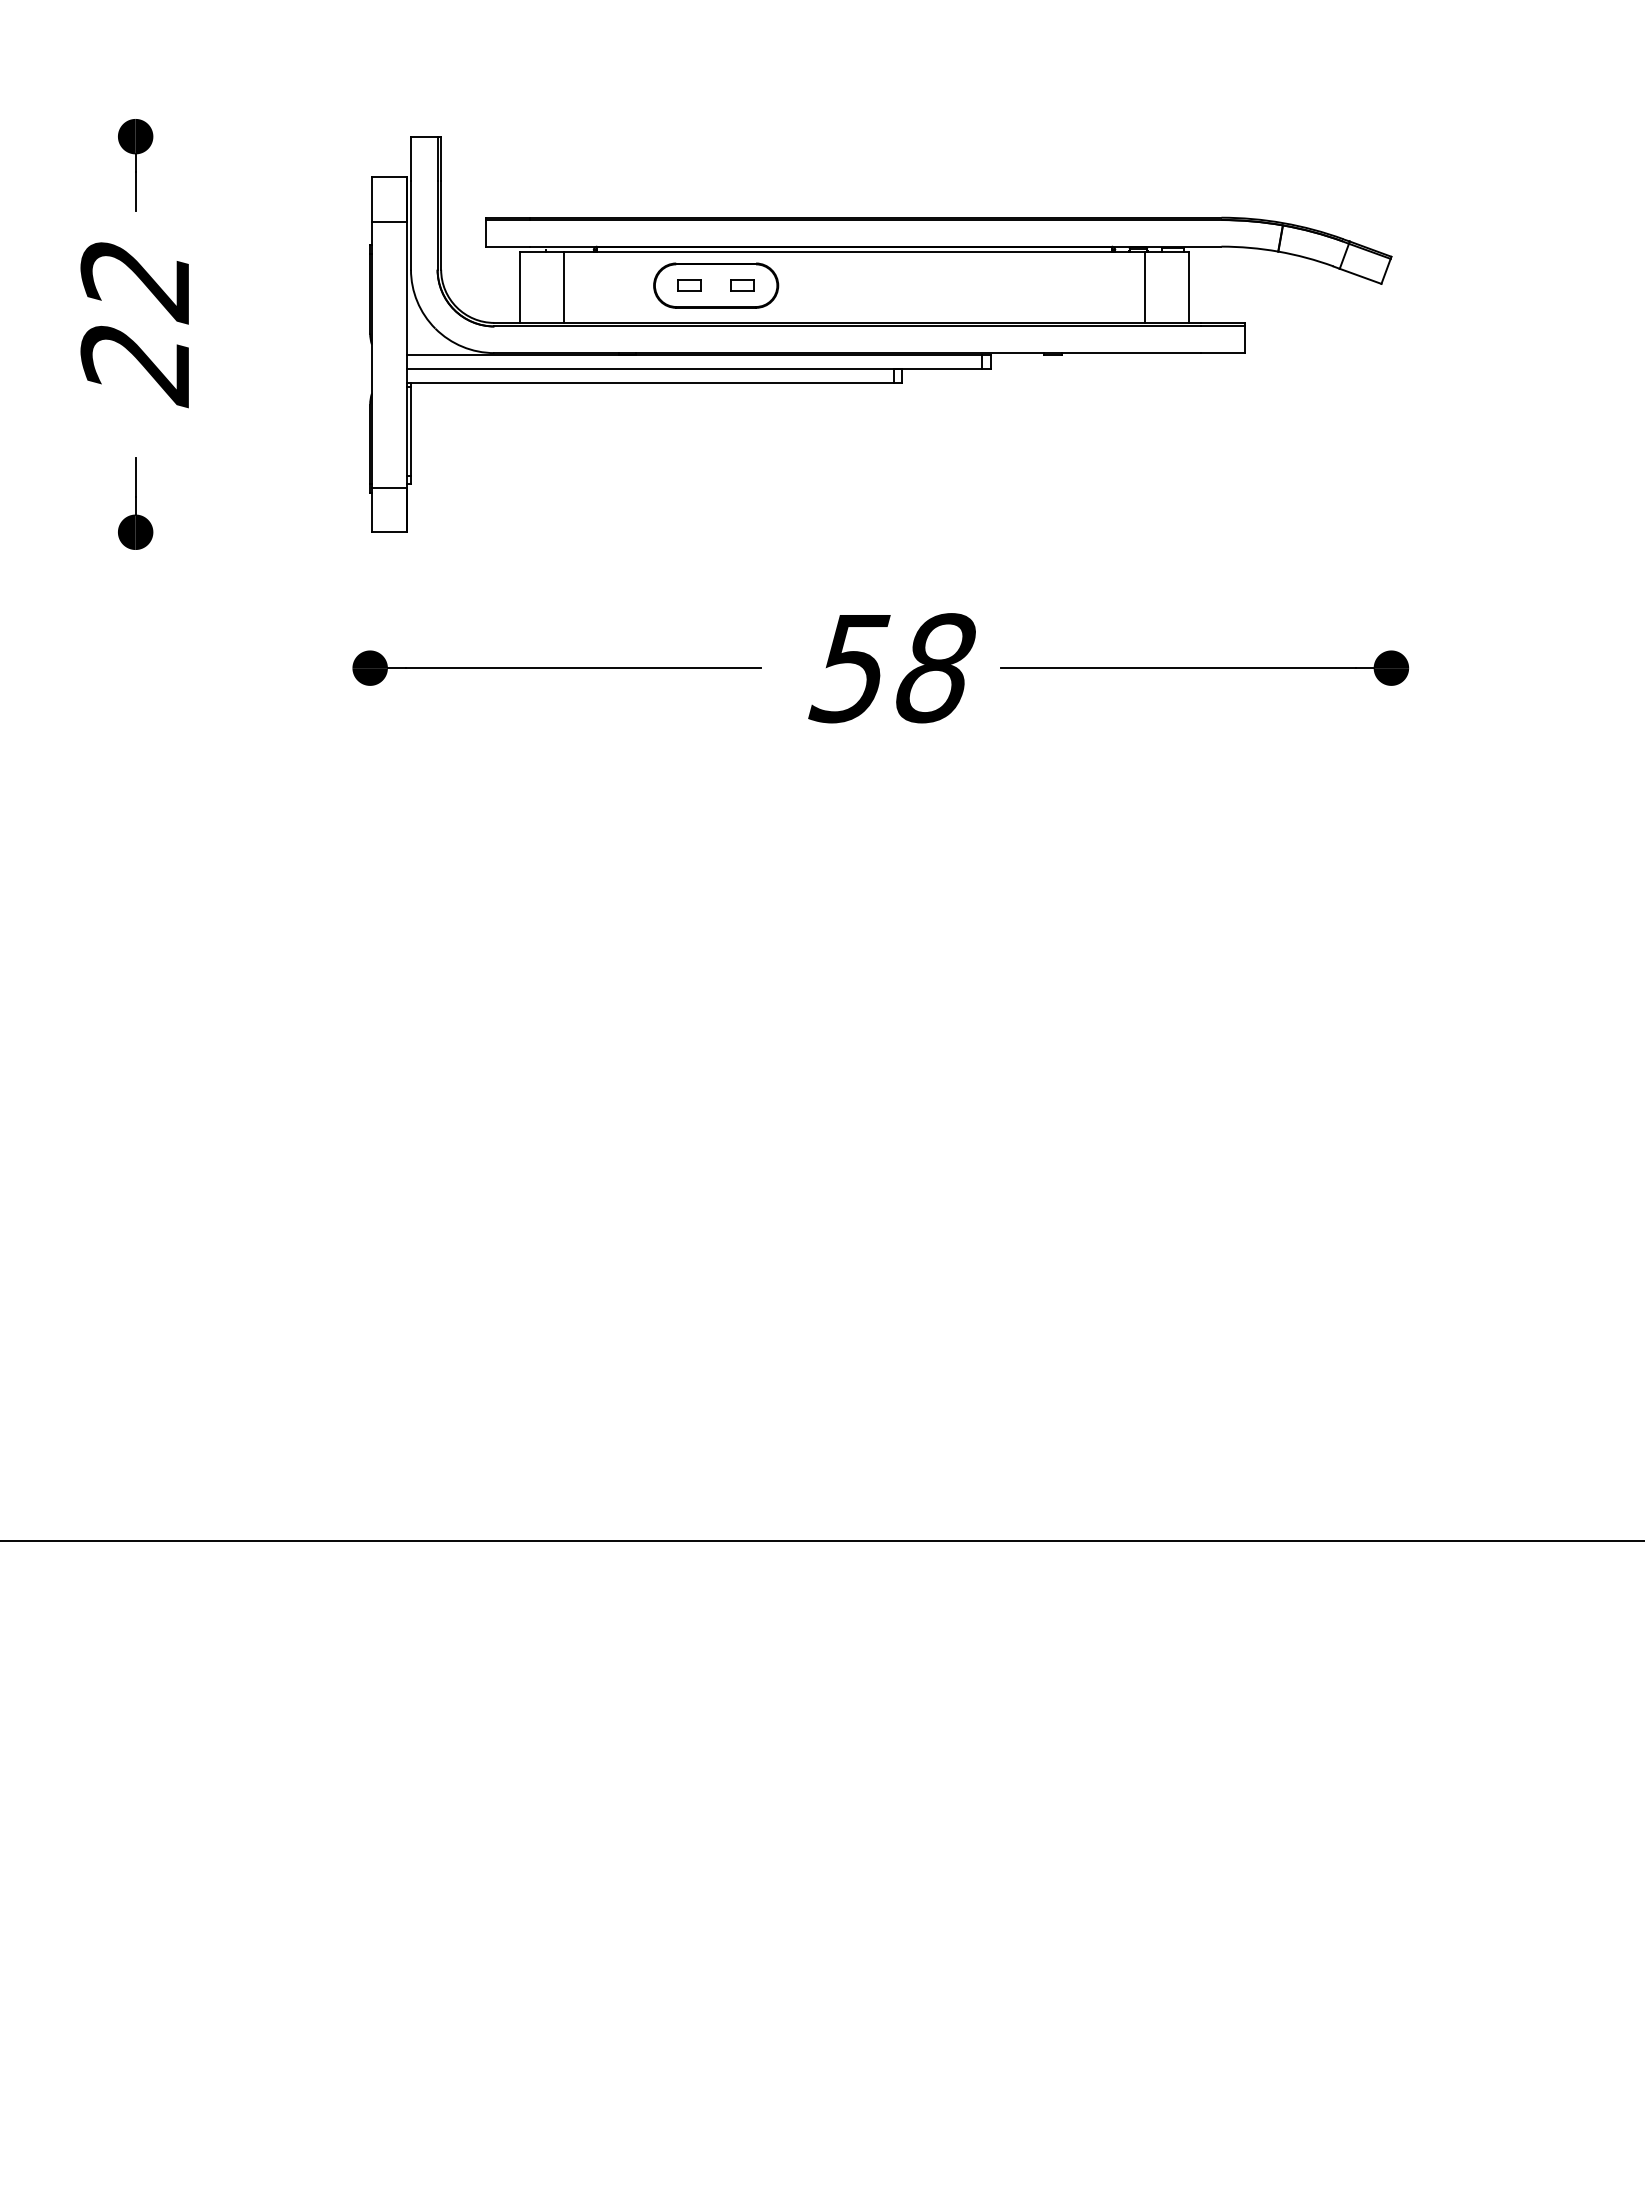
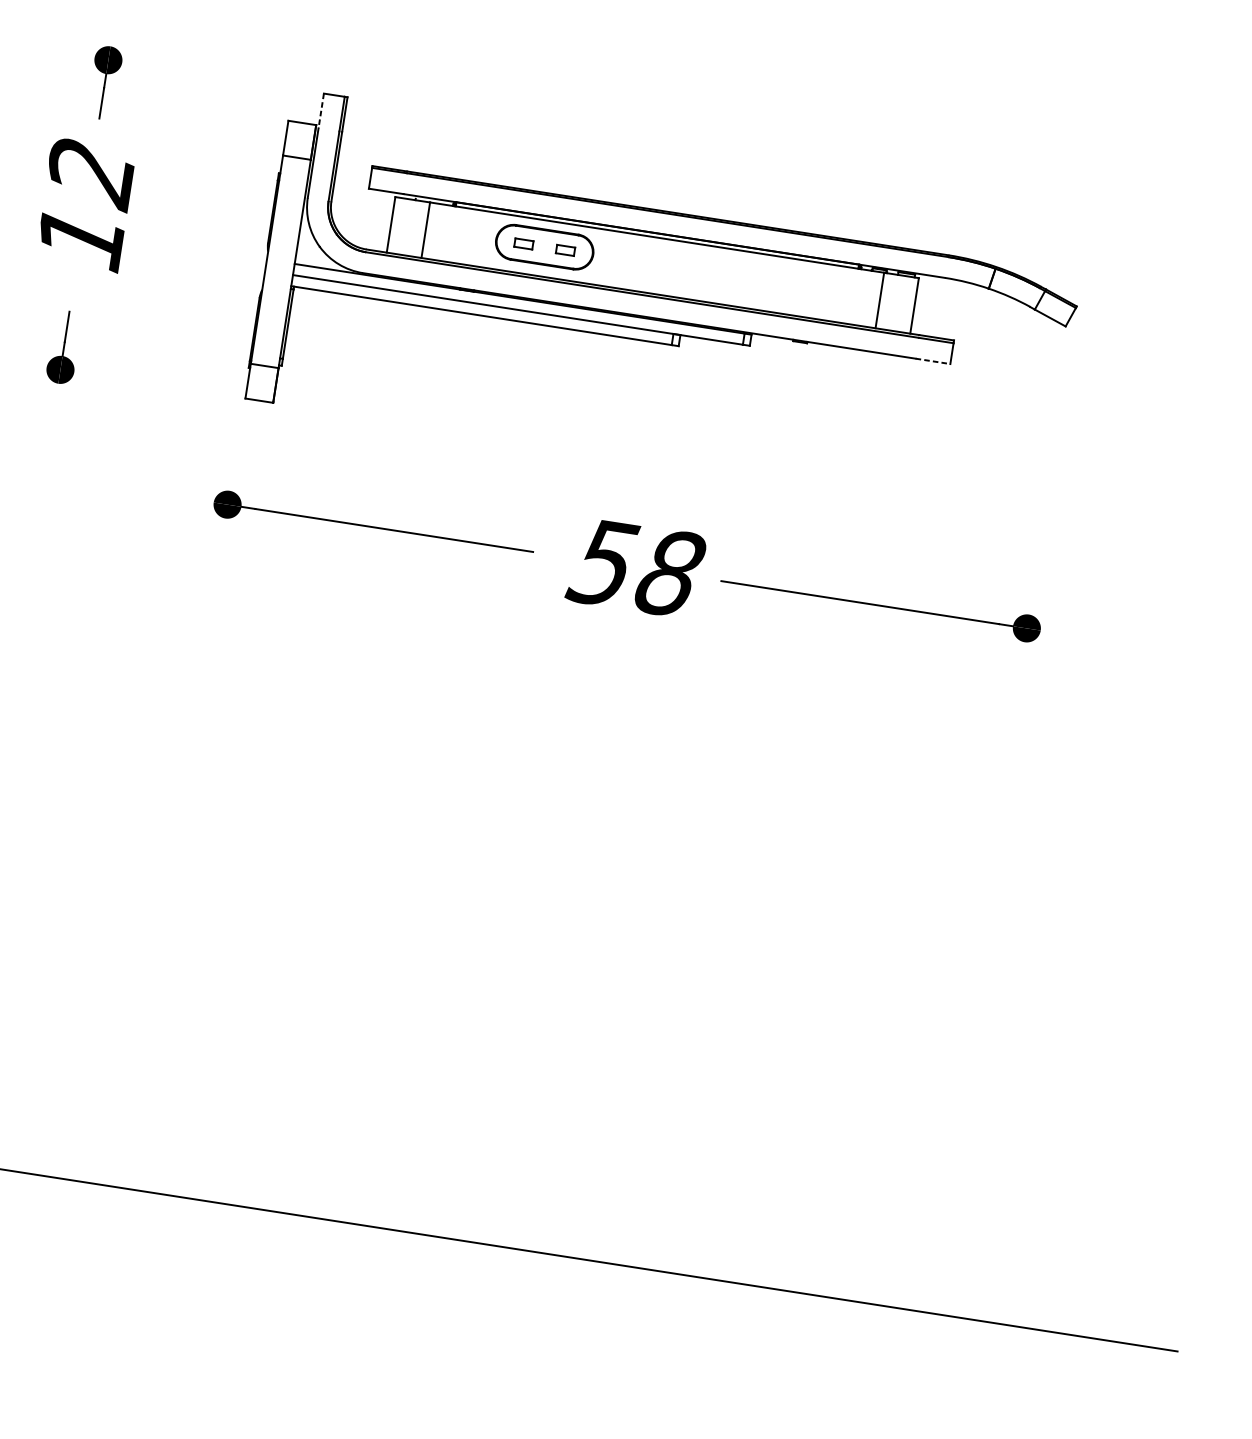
line: (411, 159) -> (321, 111), solid -> dashed
line: (1223, 353) -> (933, 361), solid -> dashed
text: (134, 366) -> (79, 240), 22 -> 12

